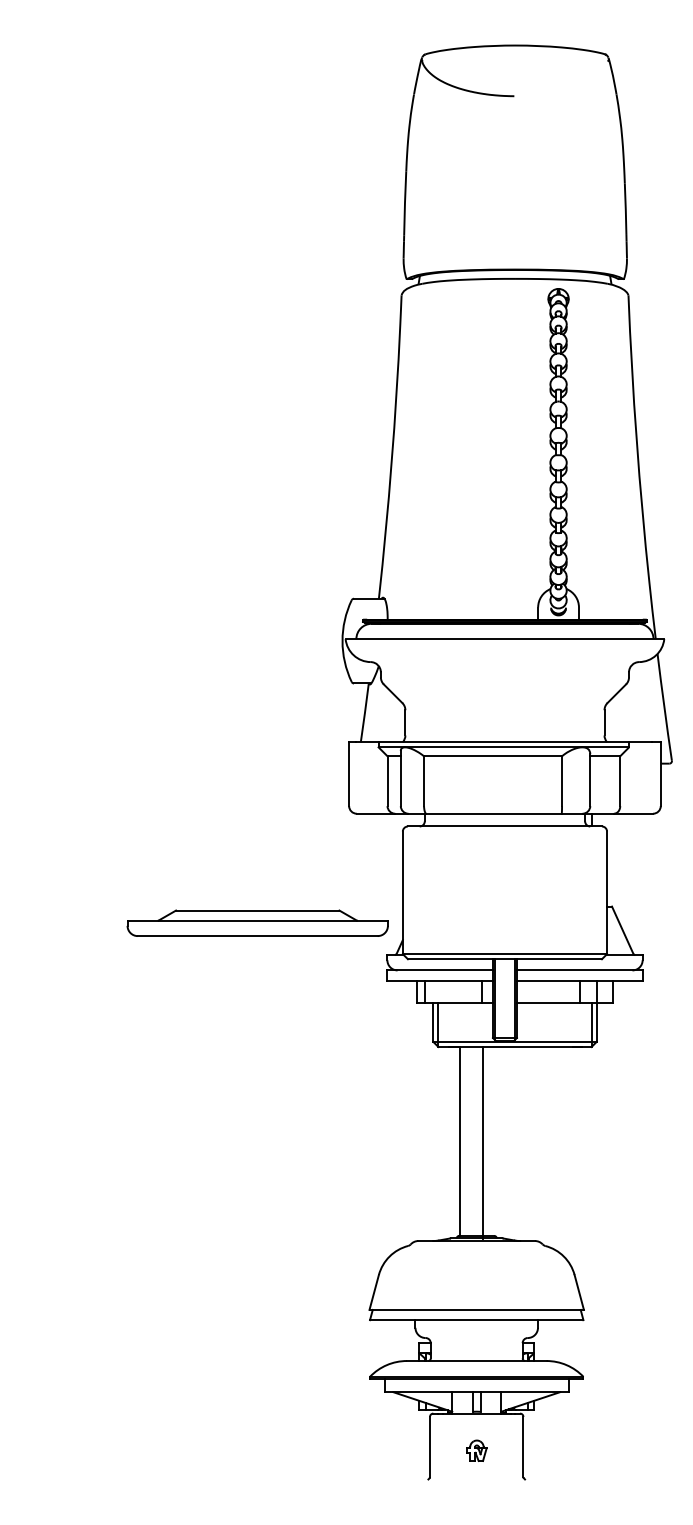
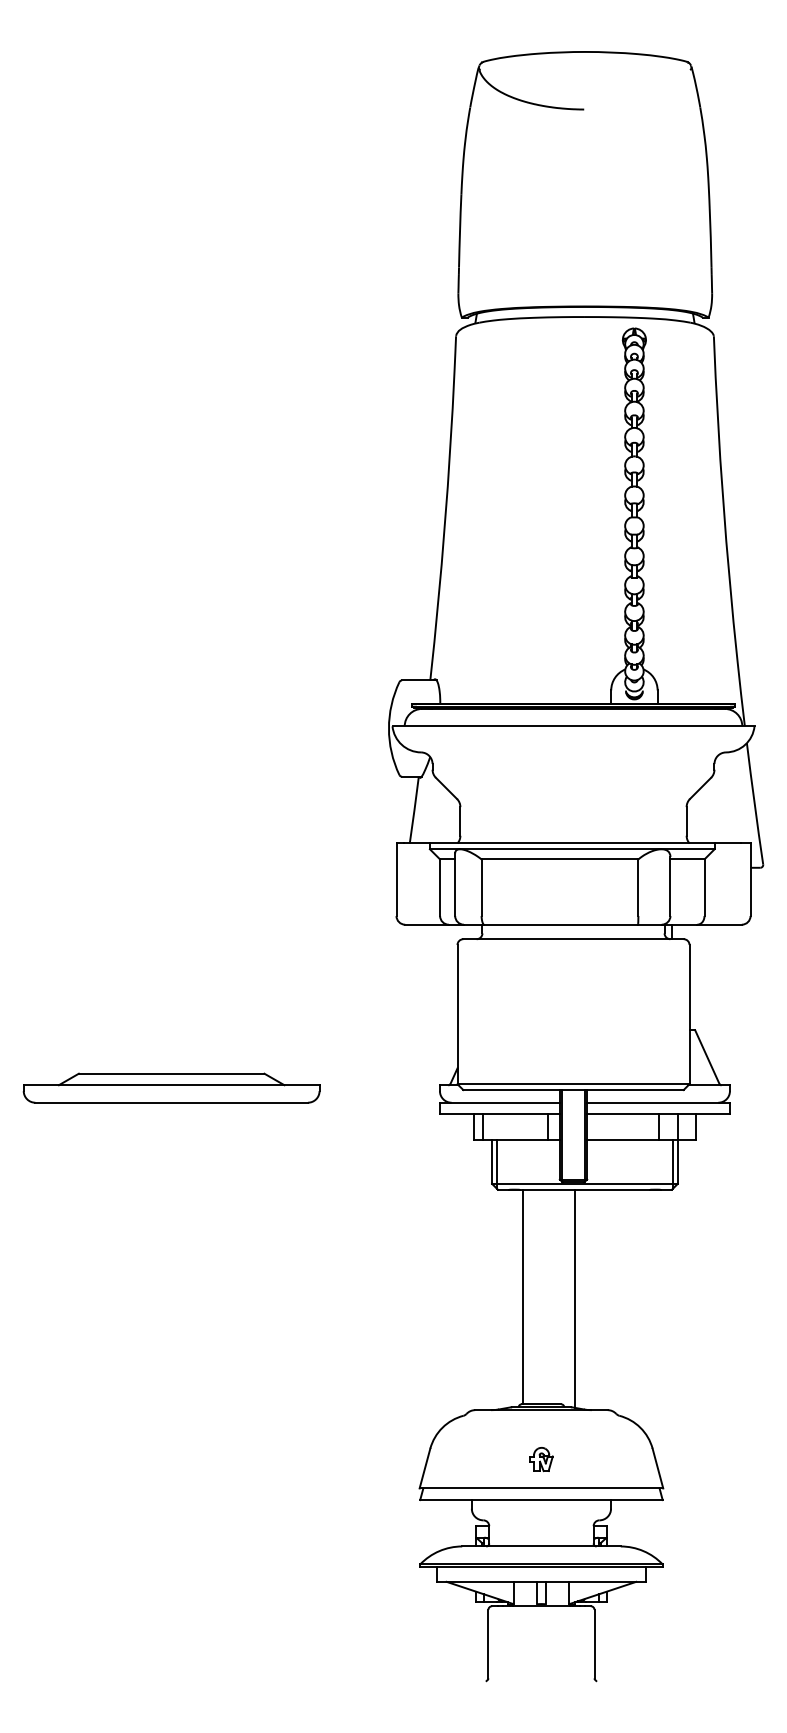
part: (257, 922) -> (171, 1087), moved
line: (482, 1142) -> (575, 1298), moved
part: (476, 1450) -> (541, 1459), moved

